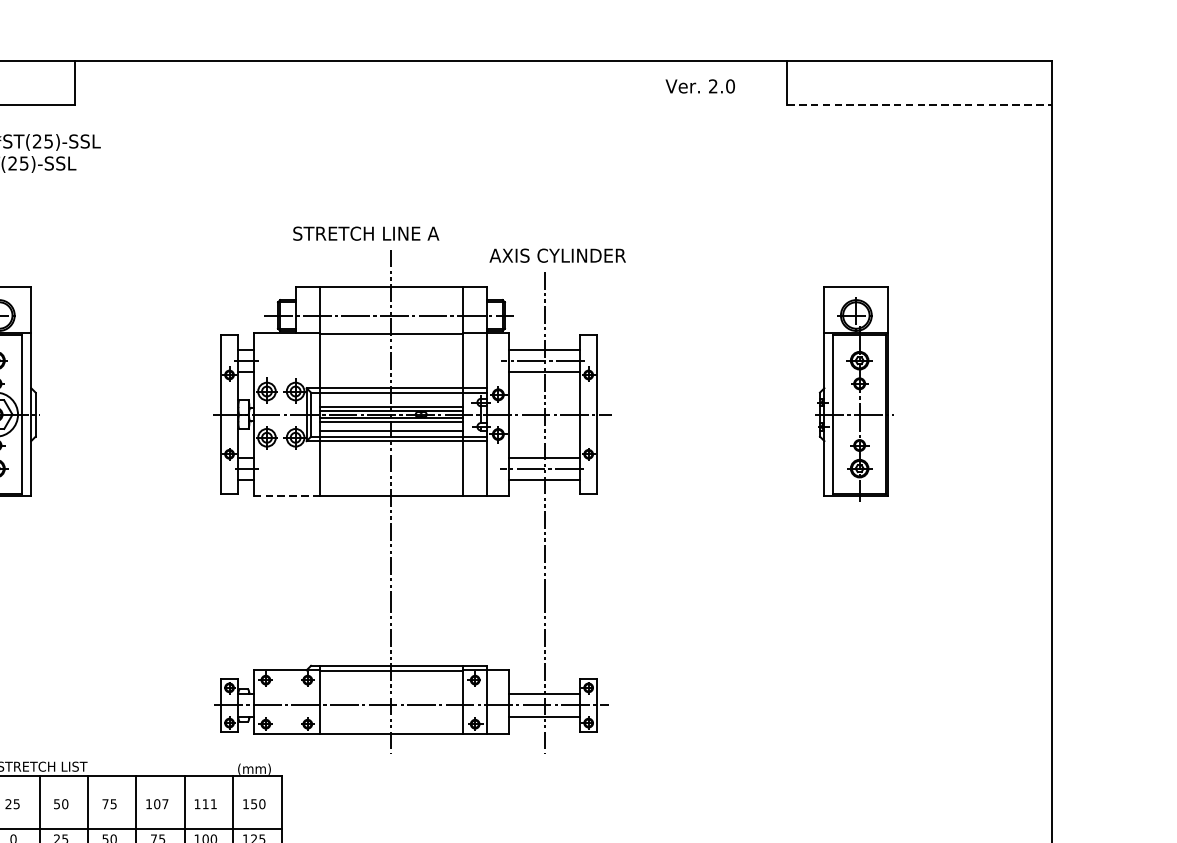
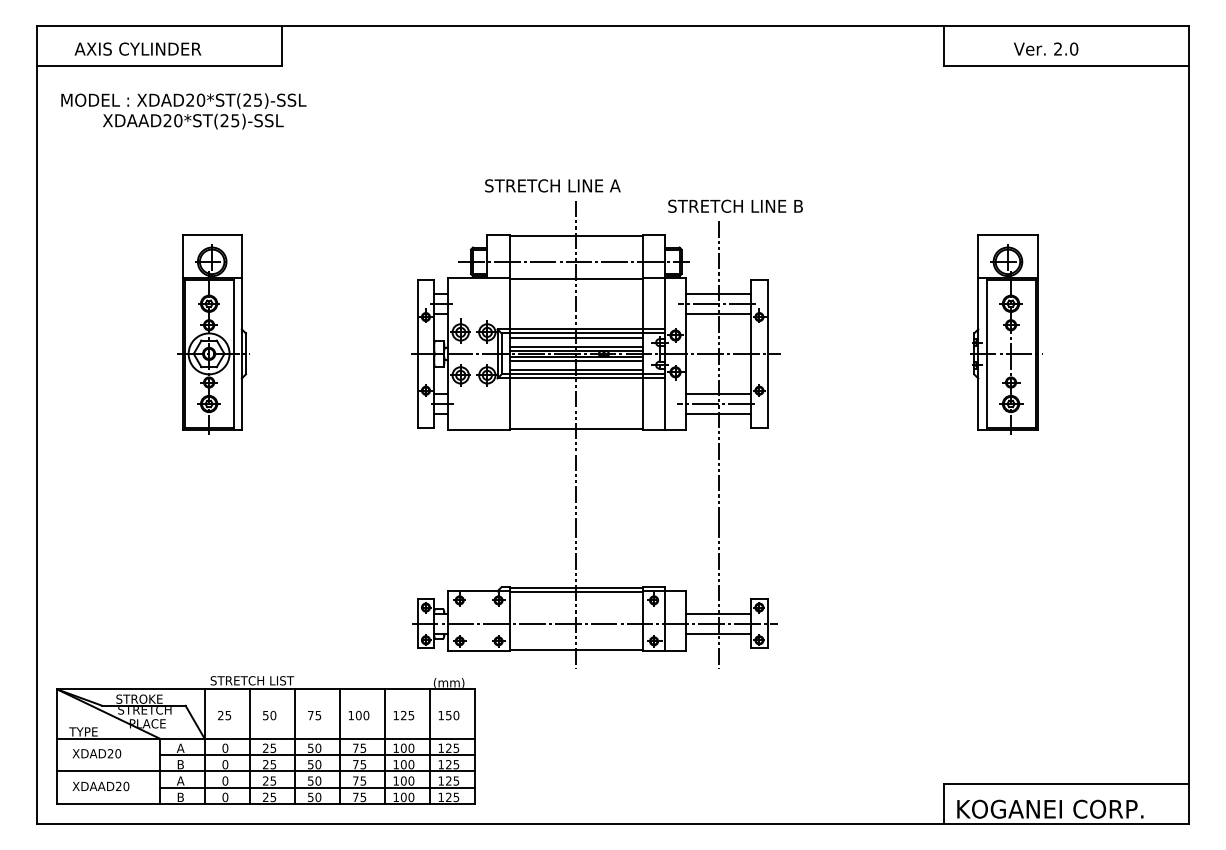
text: (700, 85) -> (1046, 48), moved
line: (919, 105) -> (1066, 66), dashed -> solid
text: (561, 254) -> (734, 205), AXIS CYLINDER -> STRETCH LINE B
line: (390, 398) -> (575, 338), added
line: (287, 496) -> (479, 429), dashed -> solid
text: (165, 804) -> (366, 715), 107 -> 100
text: (209, 804) -> (407, 715), 111 -> 125

